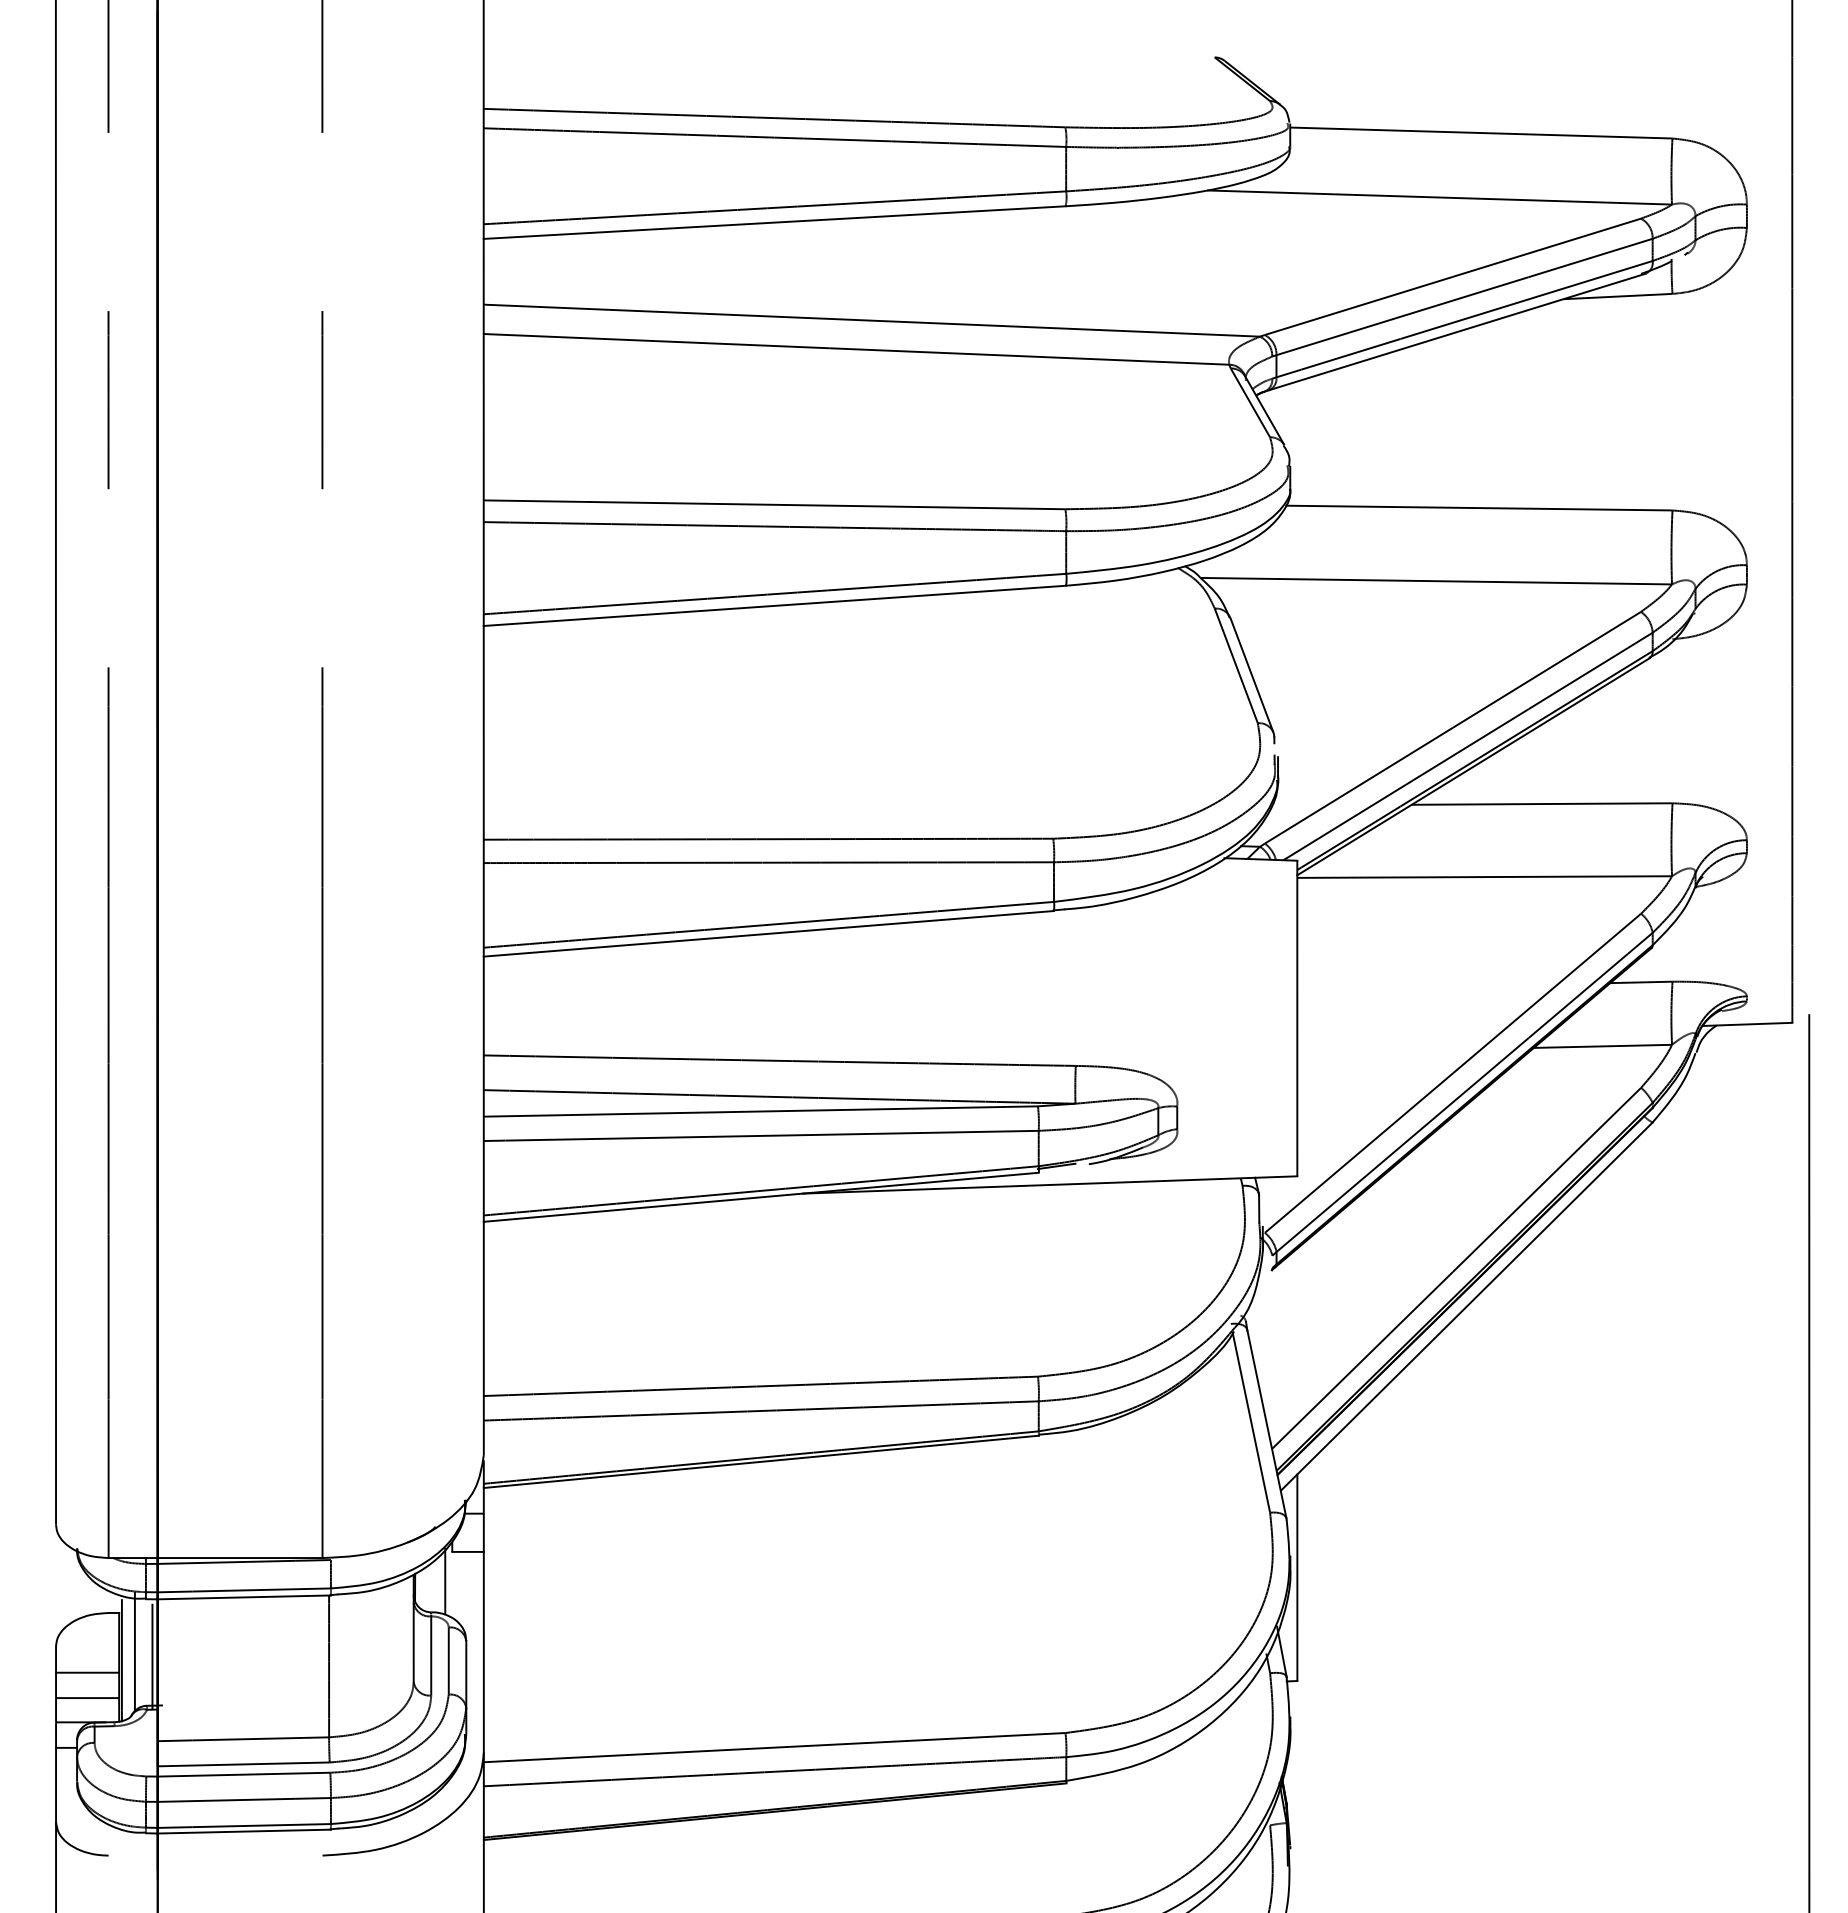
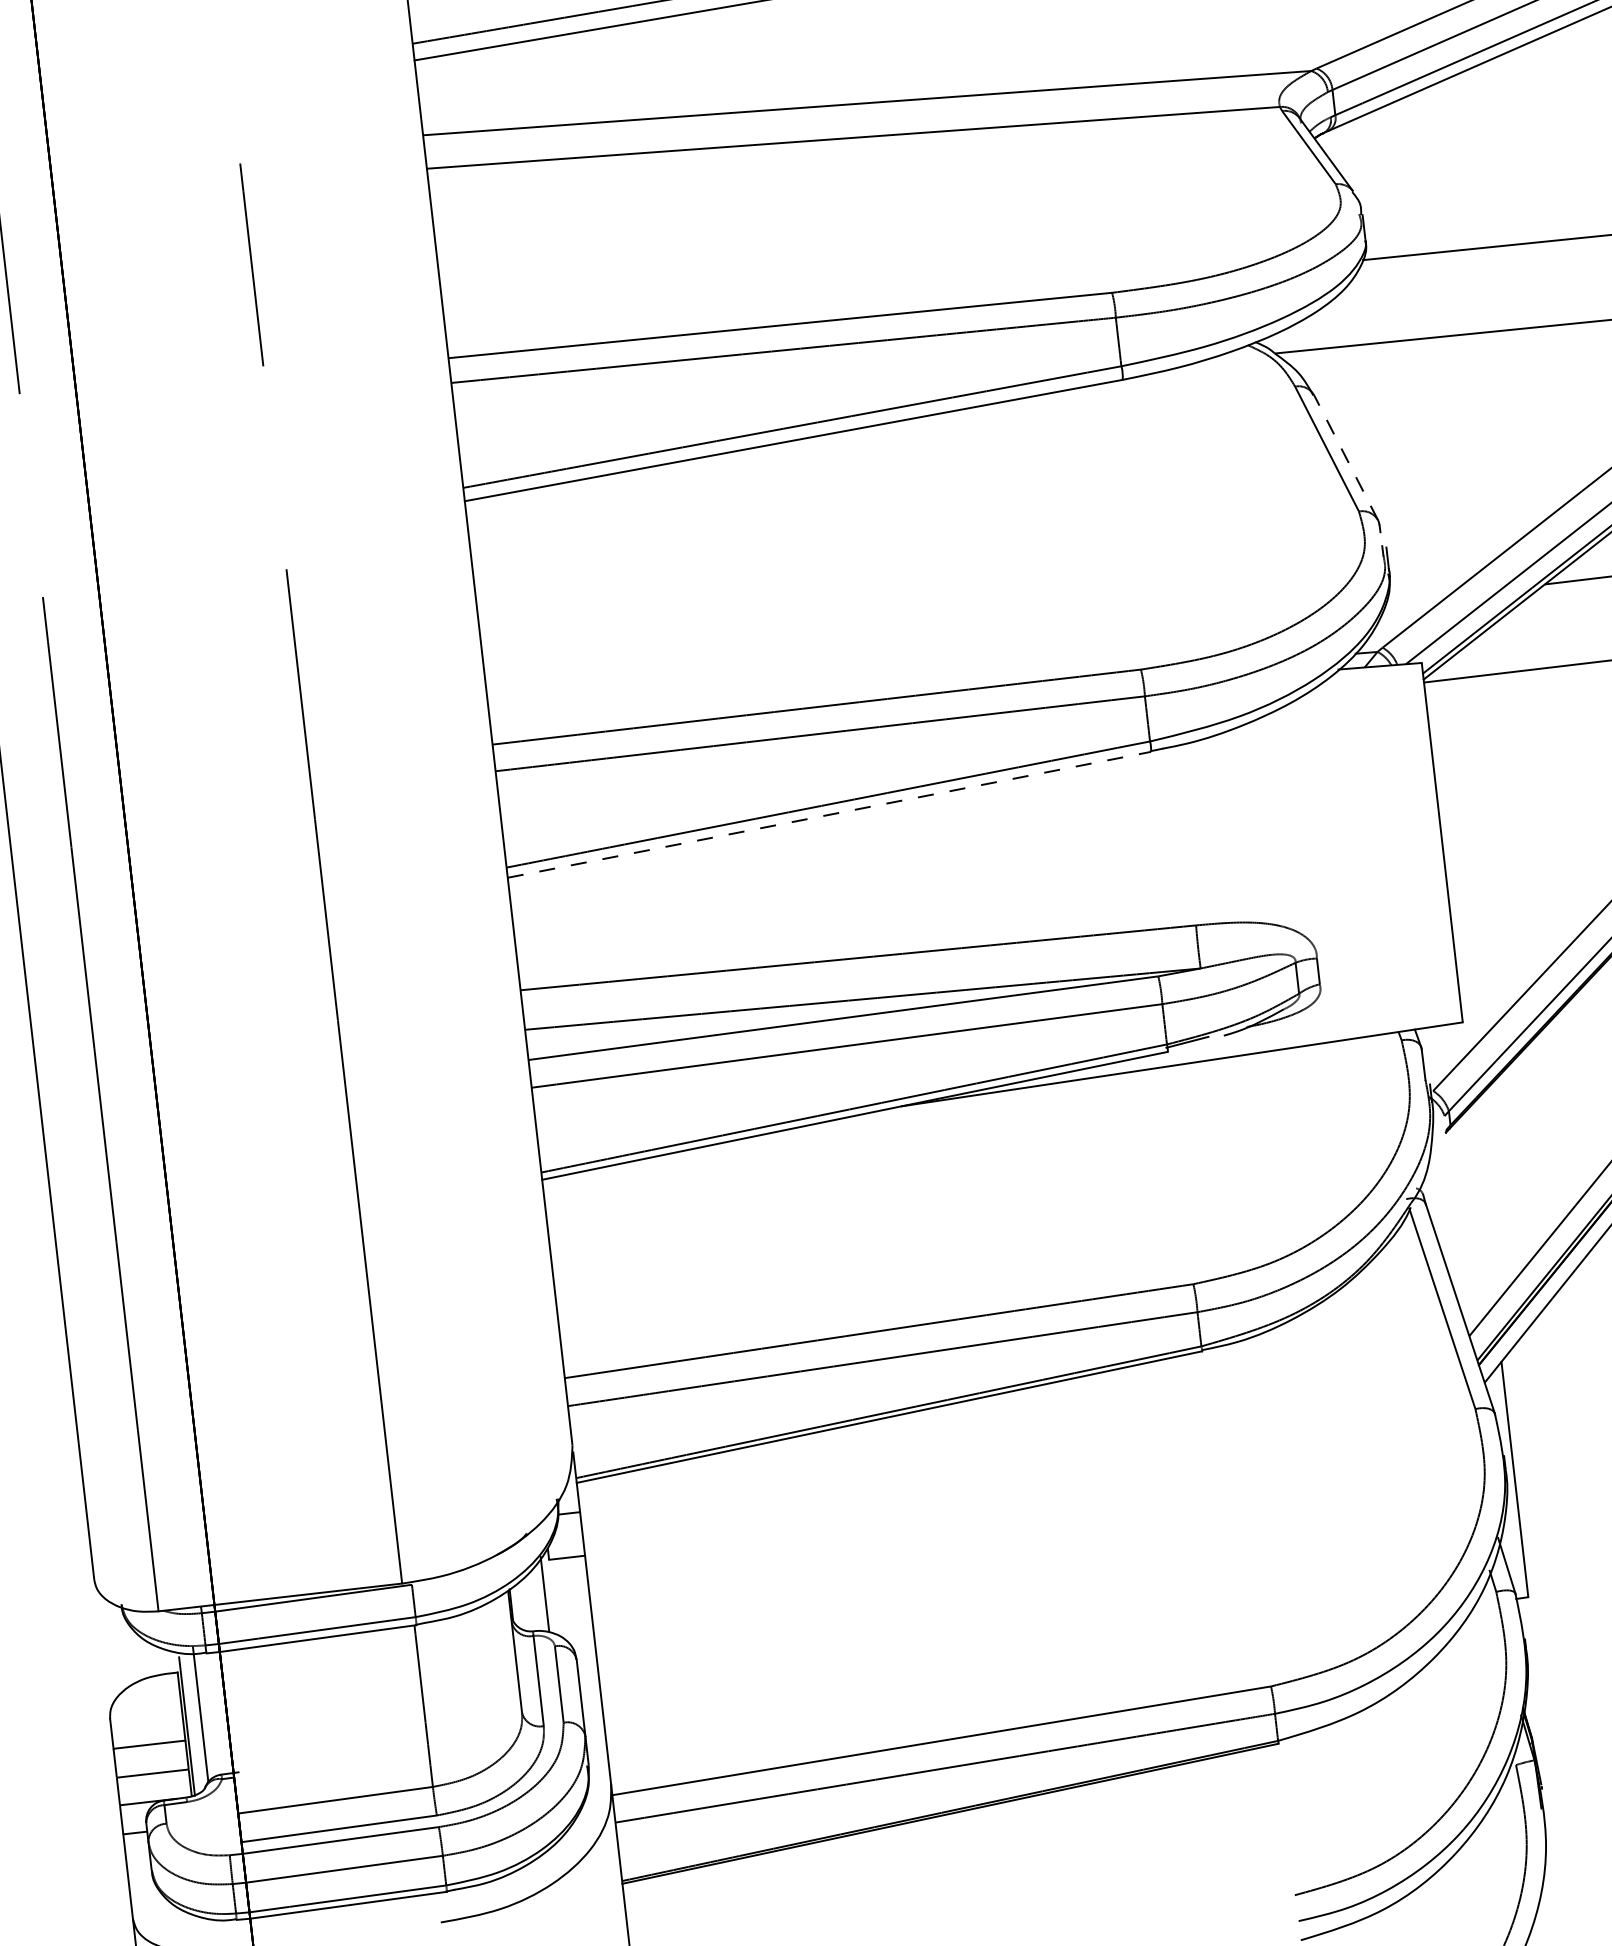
line: (1252, 675) -> (1346, 457), solid -> dashed
line: (768, 933) -> (829, 814), solid -> dashed
line: (152, 1656) -> (221, 1717), removed

